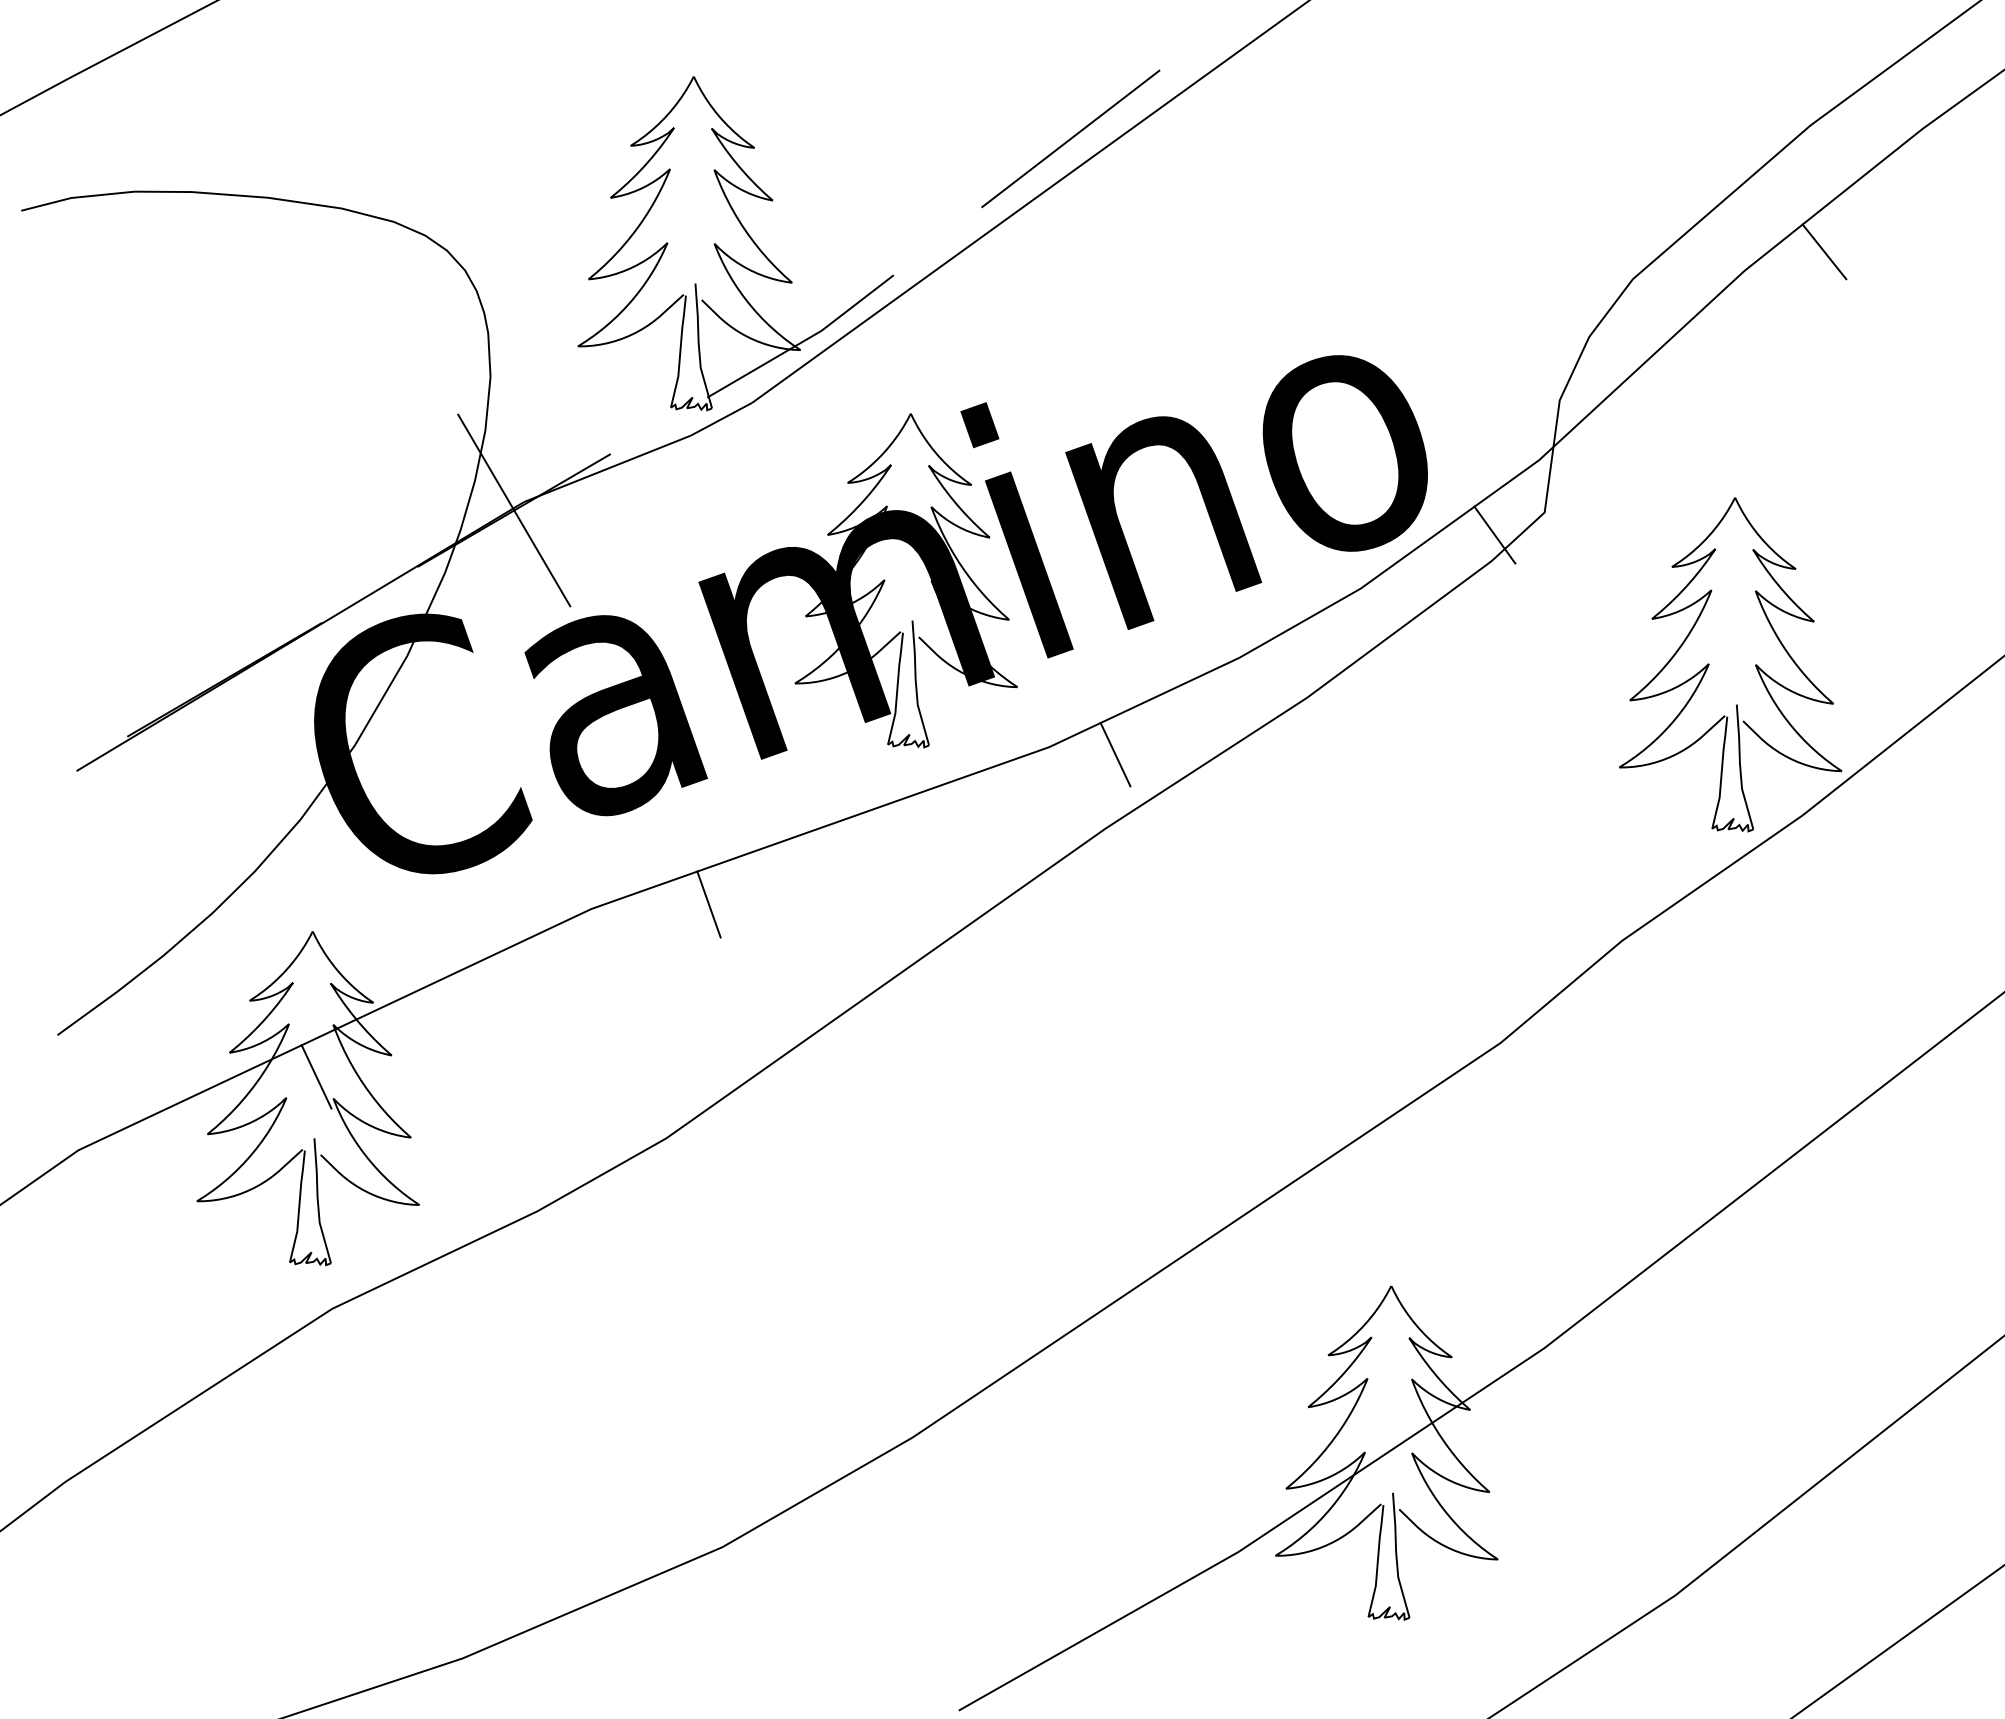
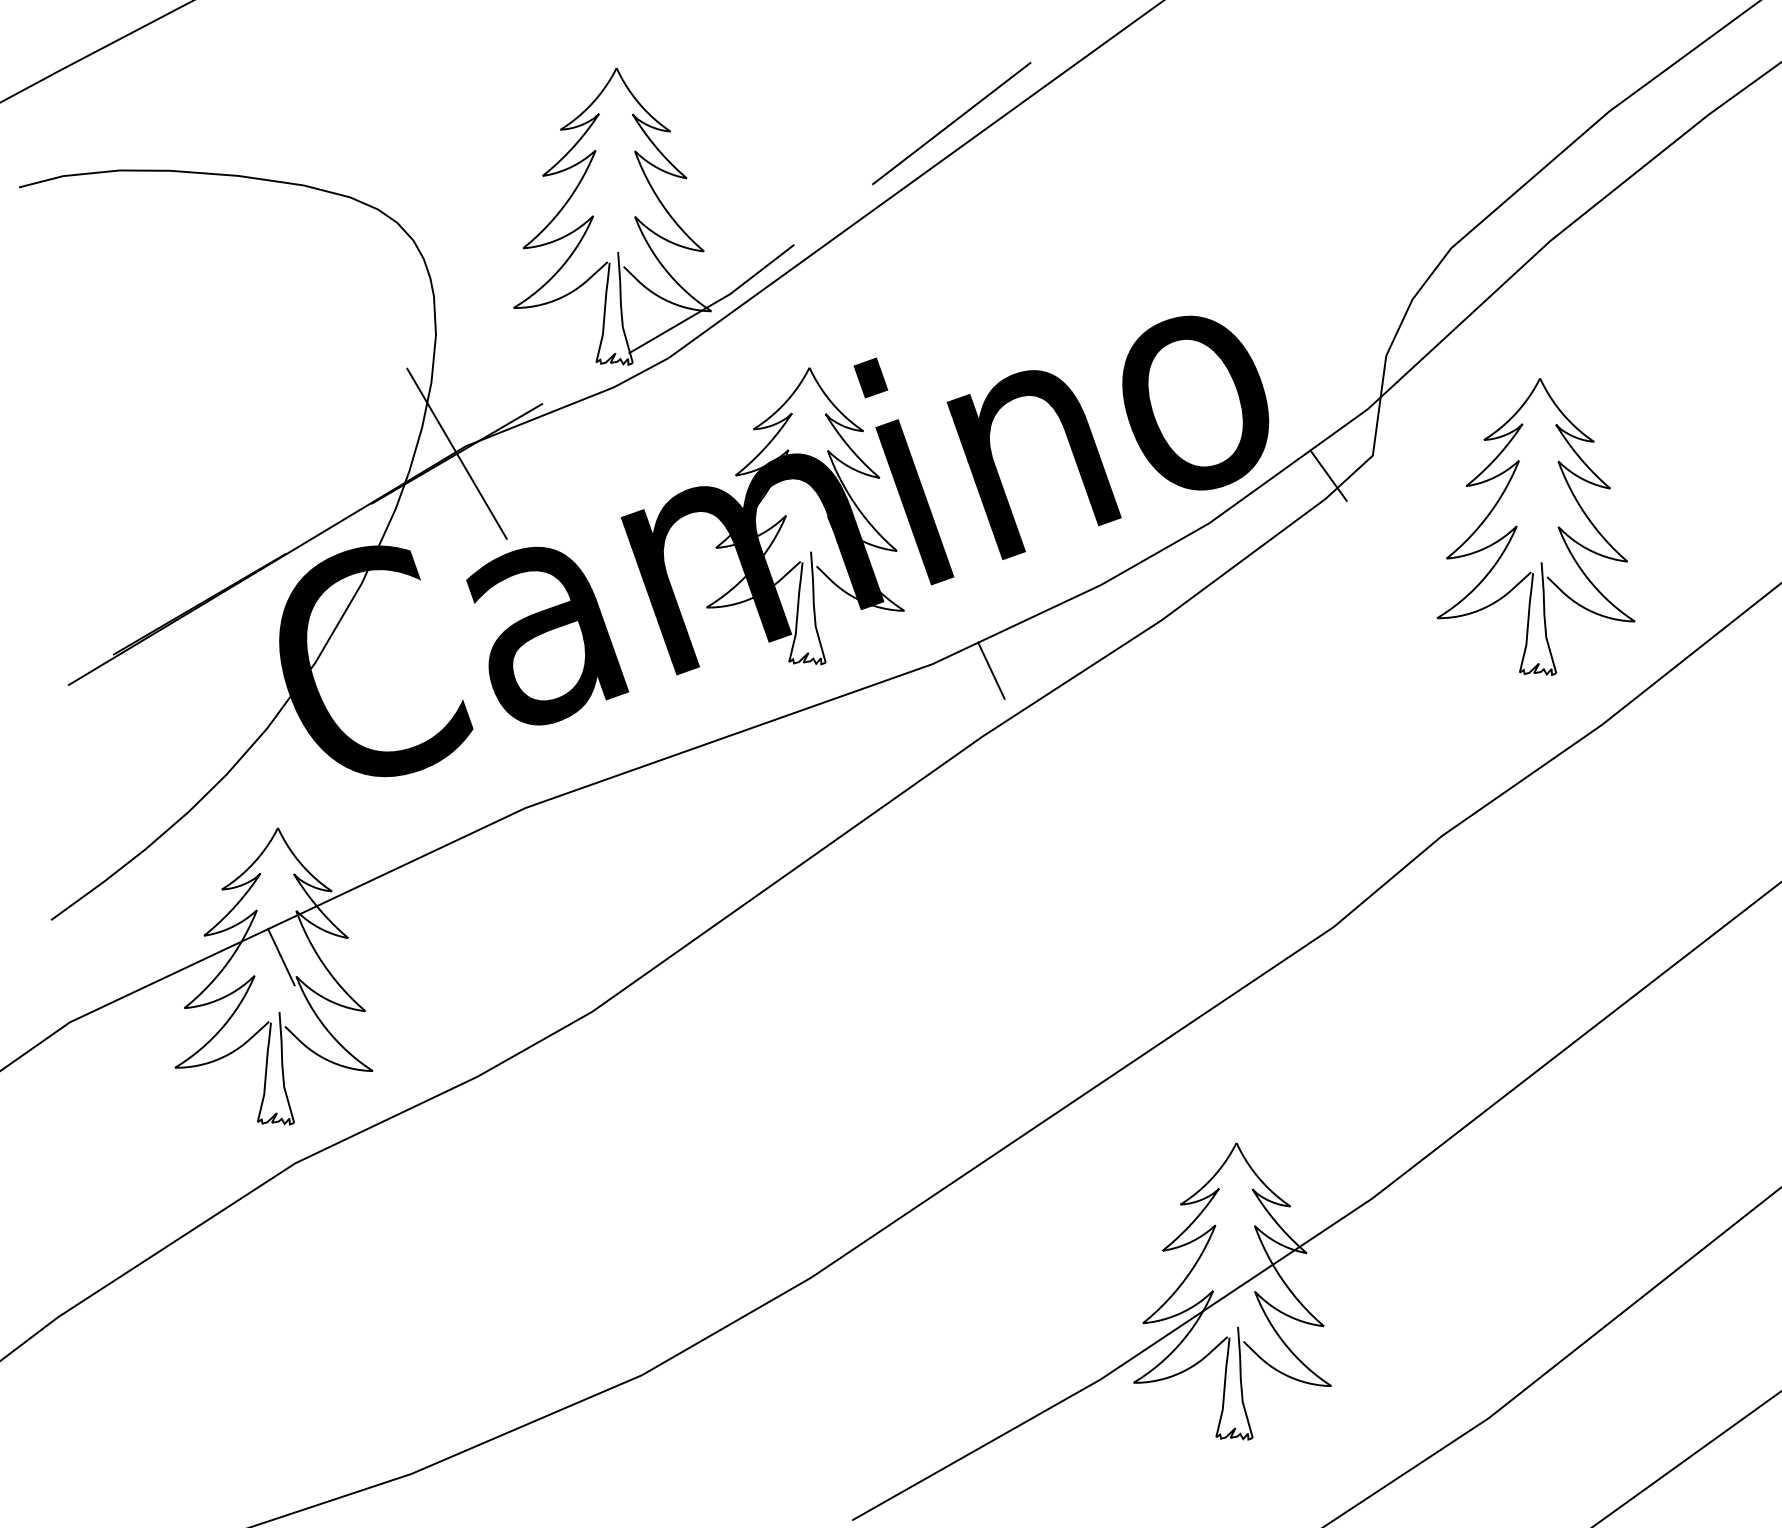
line: (1824, 251) -> (1621, 223), removed
part: (1709, 665) -> (1517, 527), moved
line: (708, 903) -> (629, 803), removed

